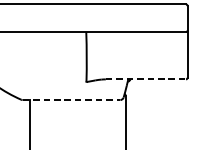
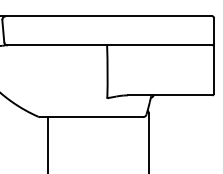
line: (146, 79) -> (170, 95), dashed -> solid
line: (71, 100) -> (91, 117), dashed -> solid

